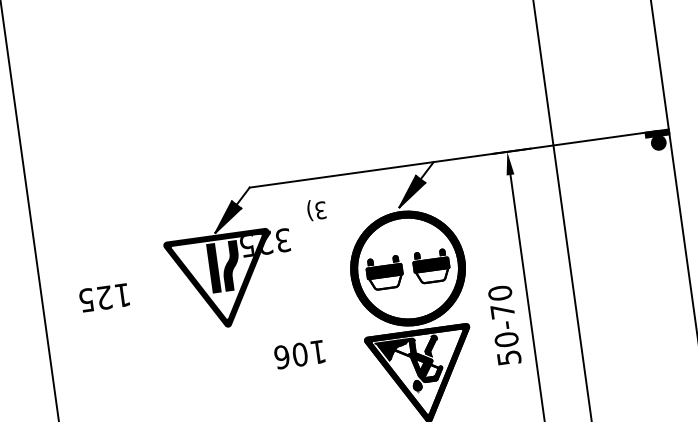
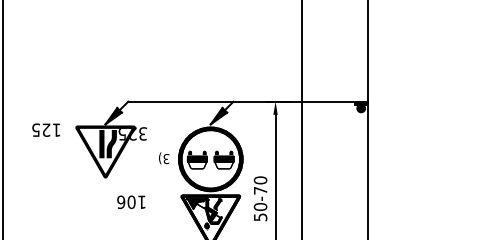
text: (317, 210) -> (164, 158), moved
text: (102, 296) -> (45, 129), moved
text: (300, 355) -> (131, 202), moved

